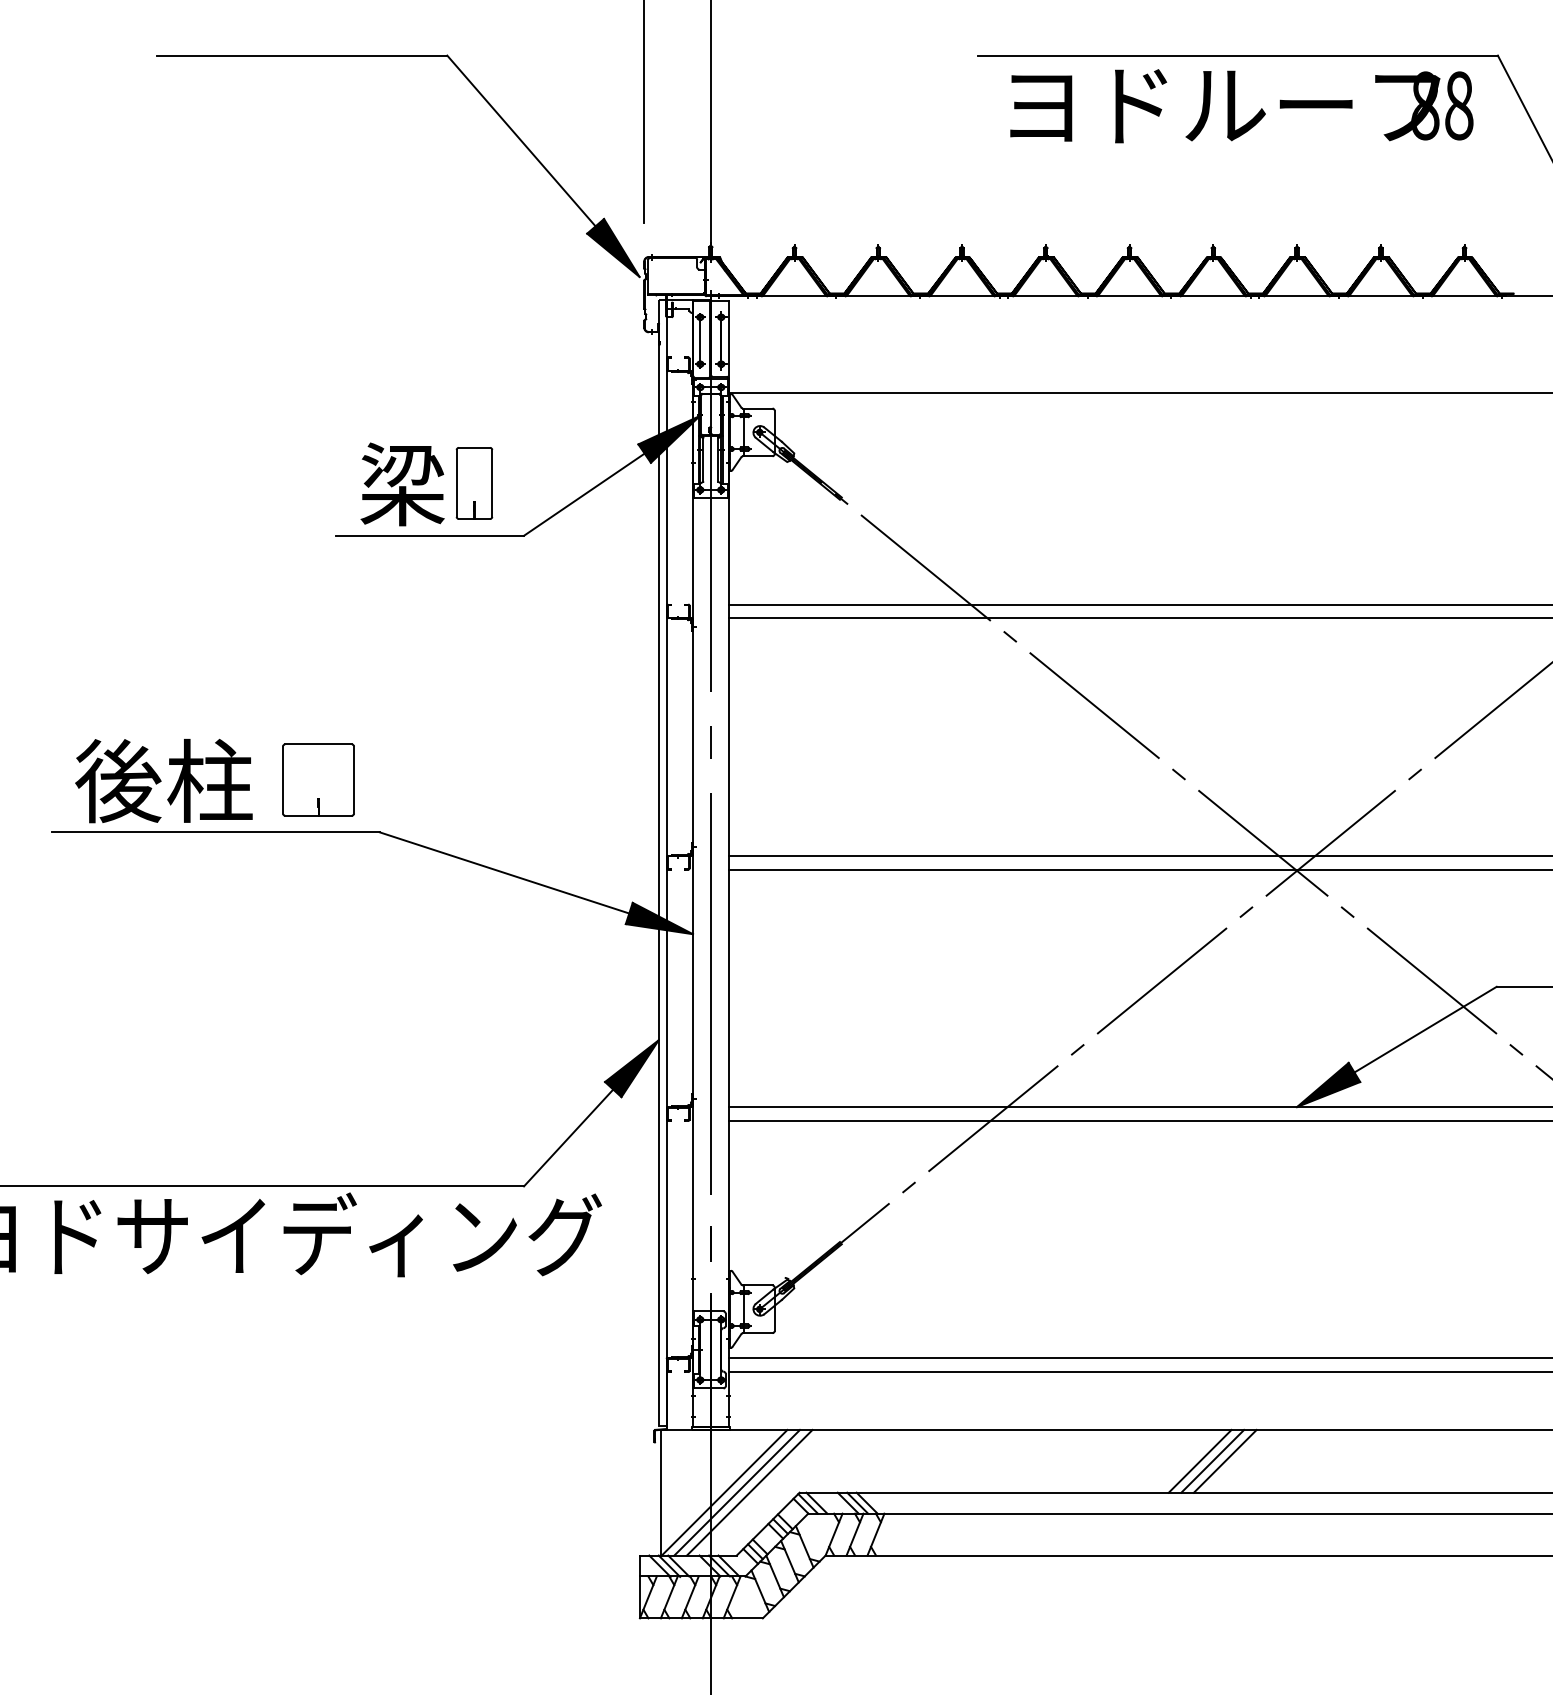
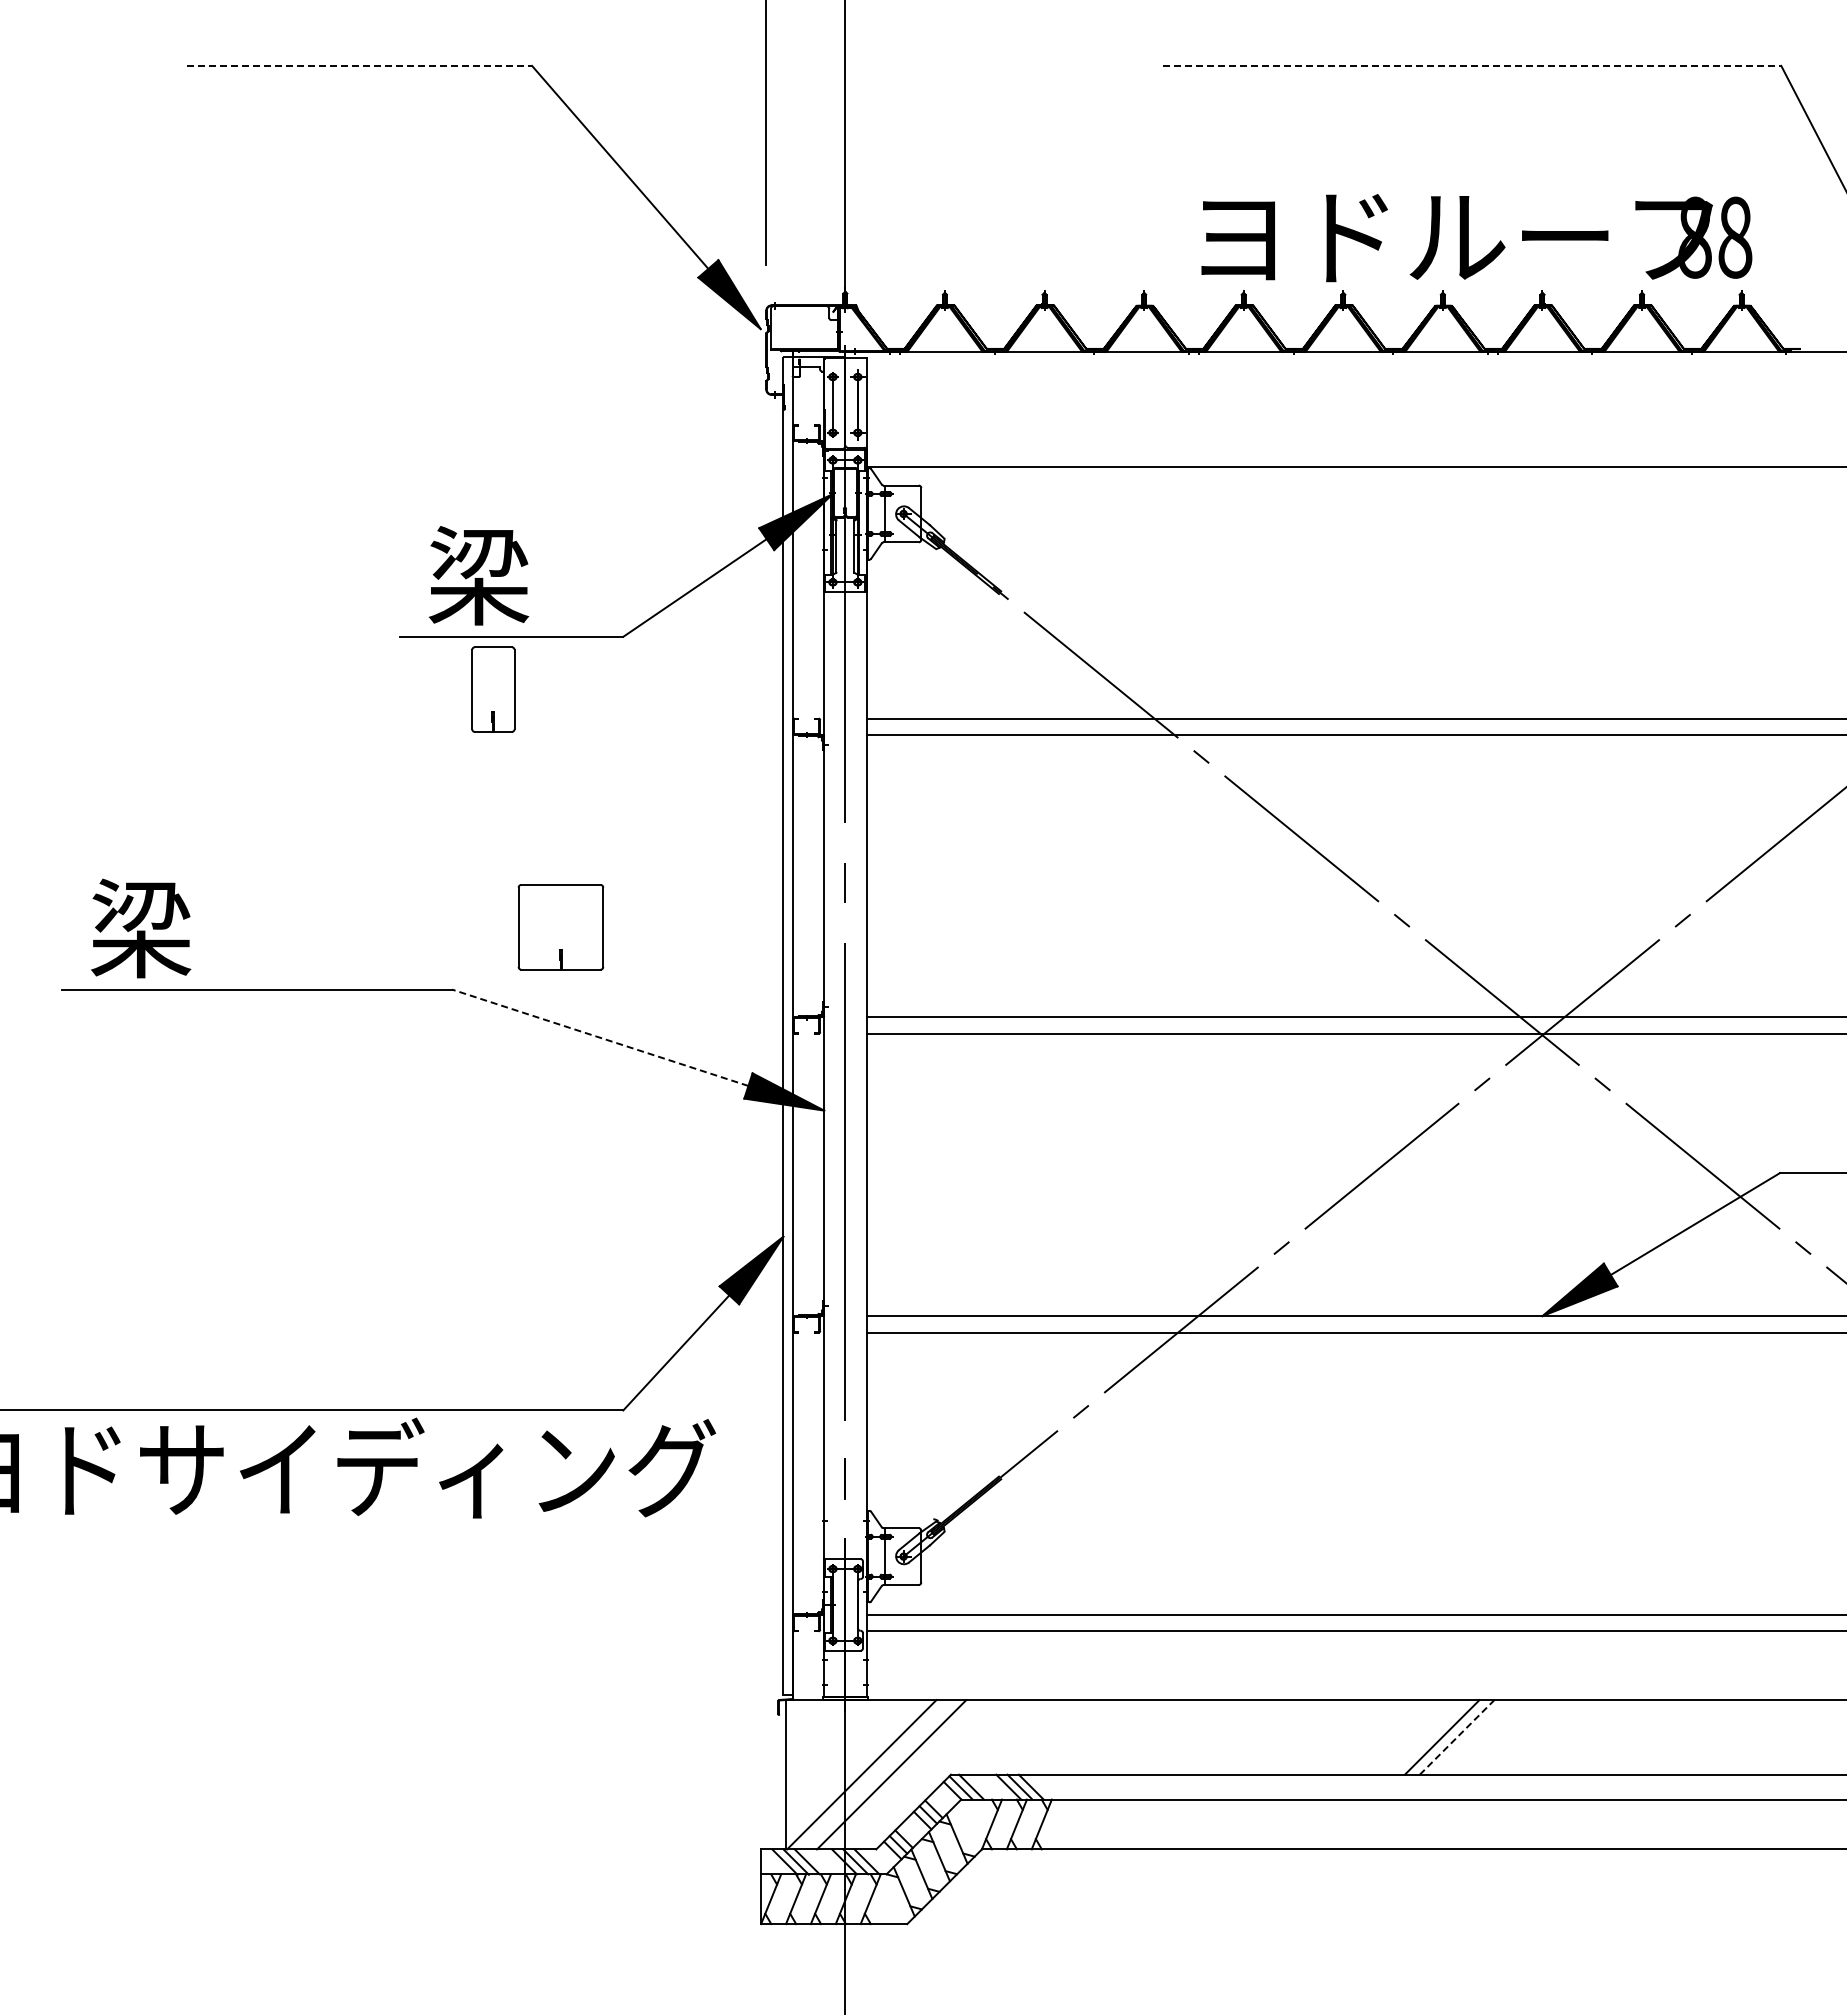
line: (302, 55) -> (359, 65), solid -> dashed
line: (1238, 55) -> (1472, 65), solid -> dashed
text: (1241, 106) -> (1476, 238), moved
part: (474, 483) -> (493, 689), moved
part: (318, 780) -> (560, 927), moved
text: (163, 781) -> (194, 928), 後柱 -> 梁
line: (504, 872) -> (600, 1037), solid -> dashed
line: (1199, 1461) -> (1426, 1737), removed
line: (1225, 1461) -> (1457, 1737), solid -> dashed
line: (736, 1492) -> (876, 1774), removed

